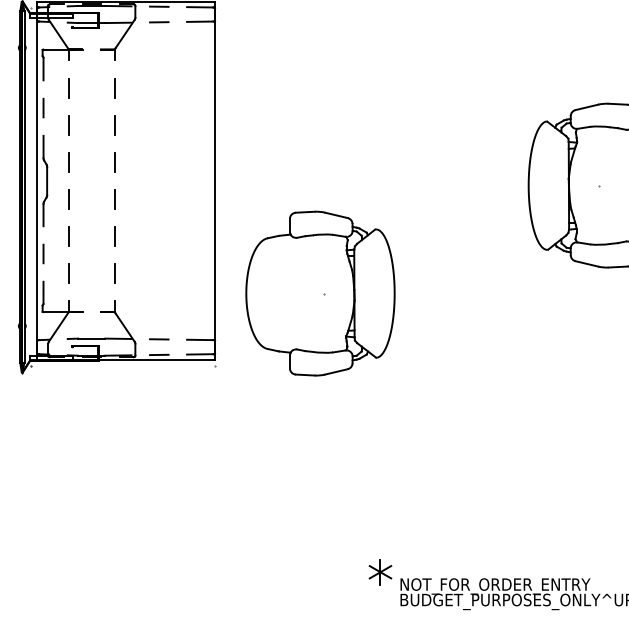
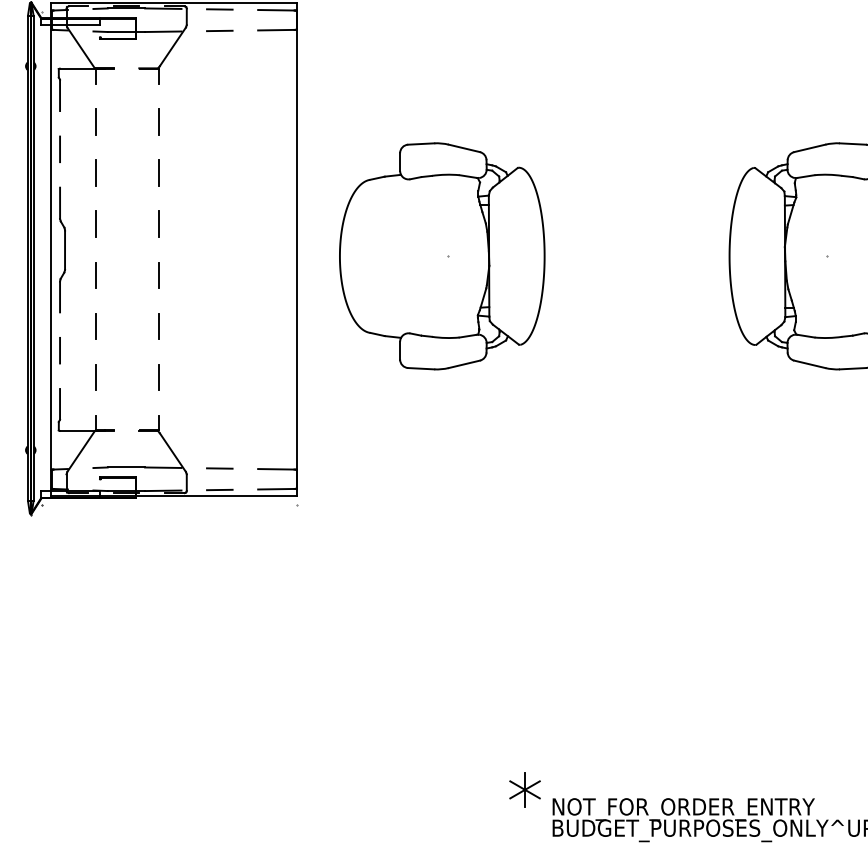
part: (320, 293) -> (442, 256), moved

